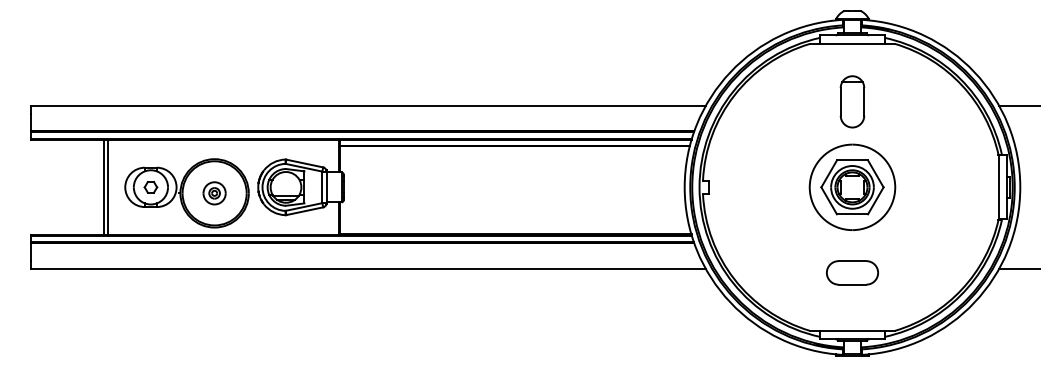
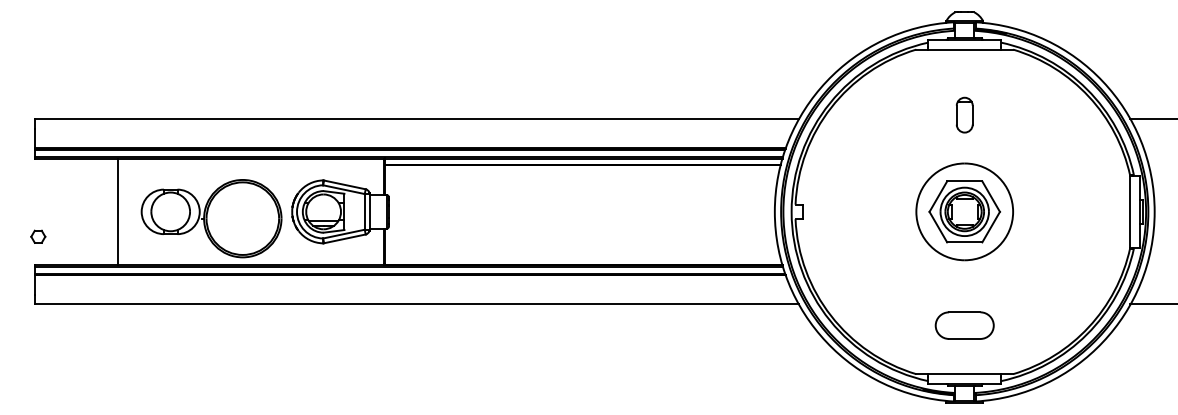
part: (852, 101) -> (964, 114), size x0.6
line: (108, 187) -> (122, 212), removed
part: (150, 187) -> (37, 236), moved
part: (214, 193) -> (242, 218), removed
part: (852, 272) -> (964, 325), moved

